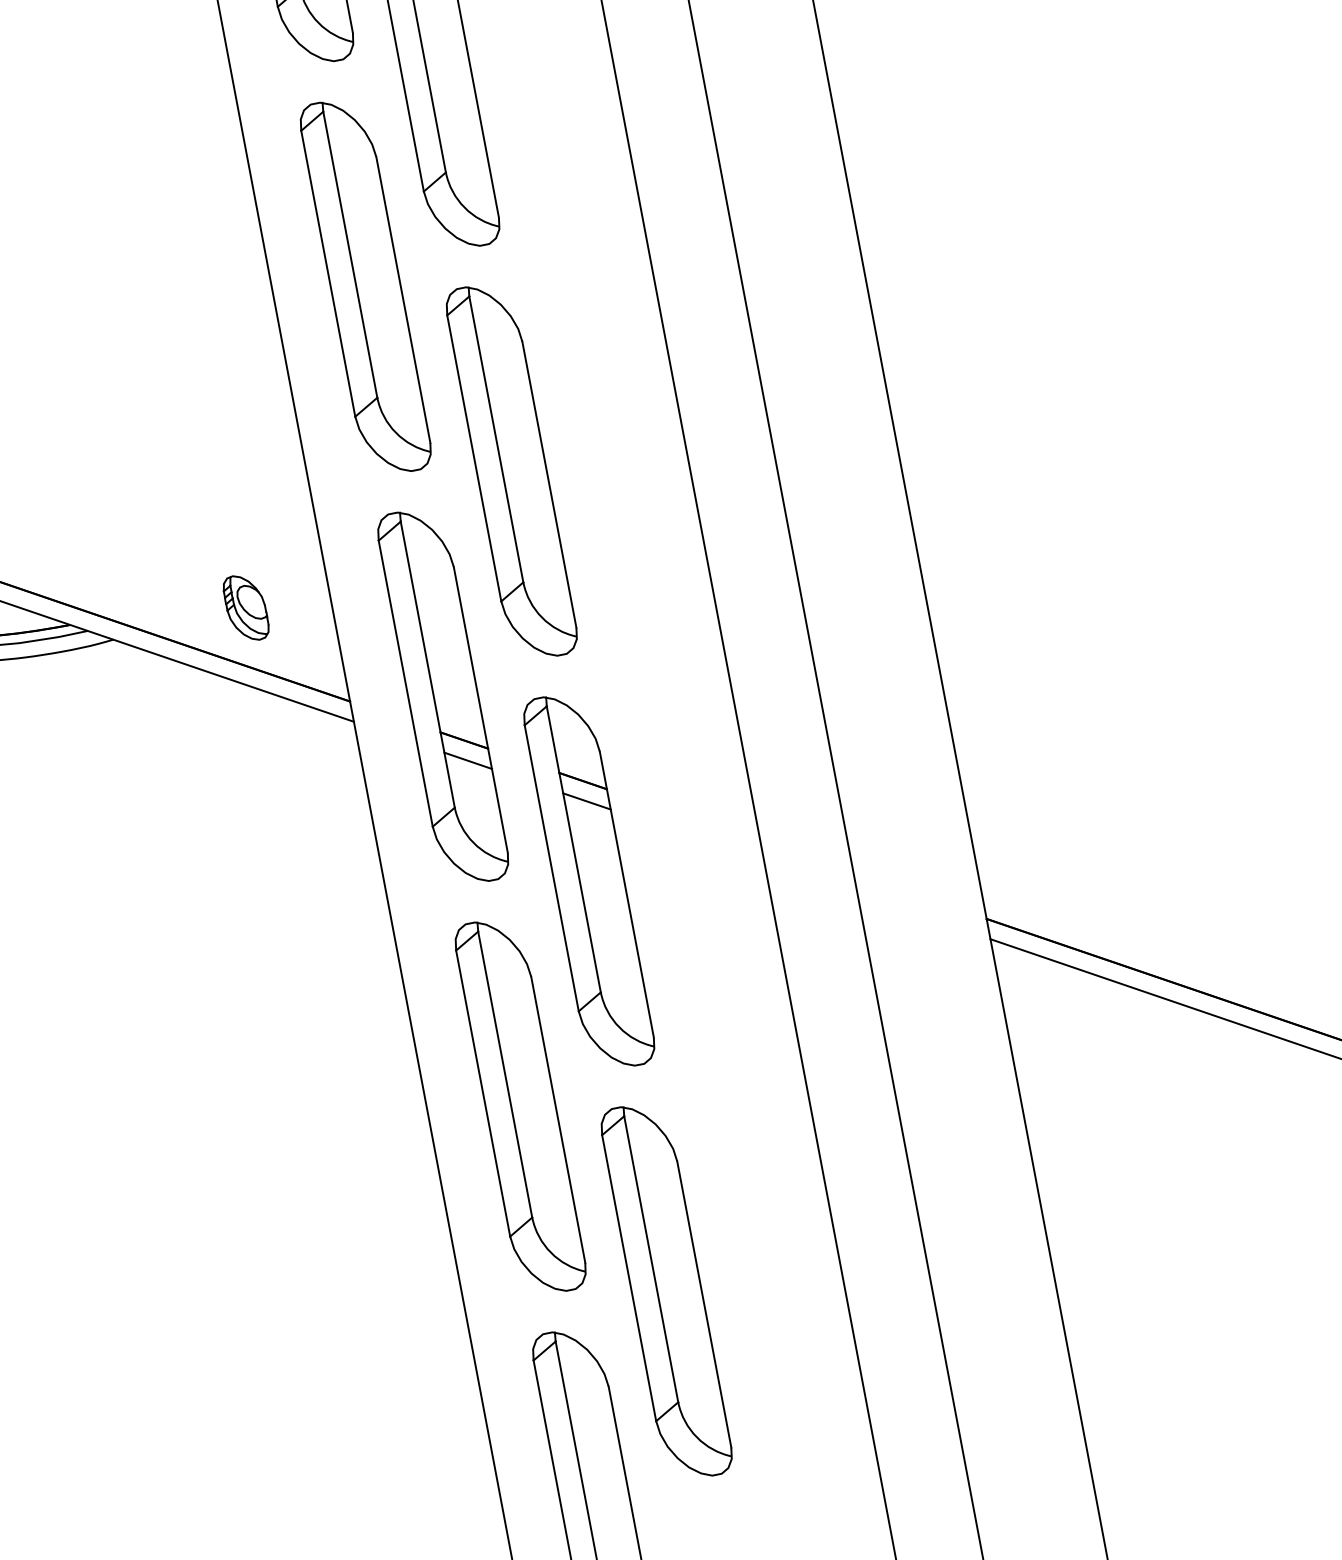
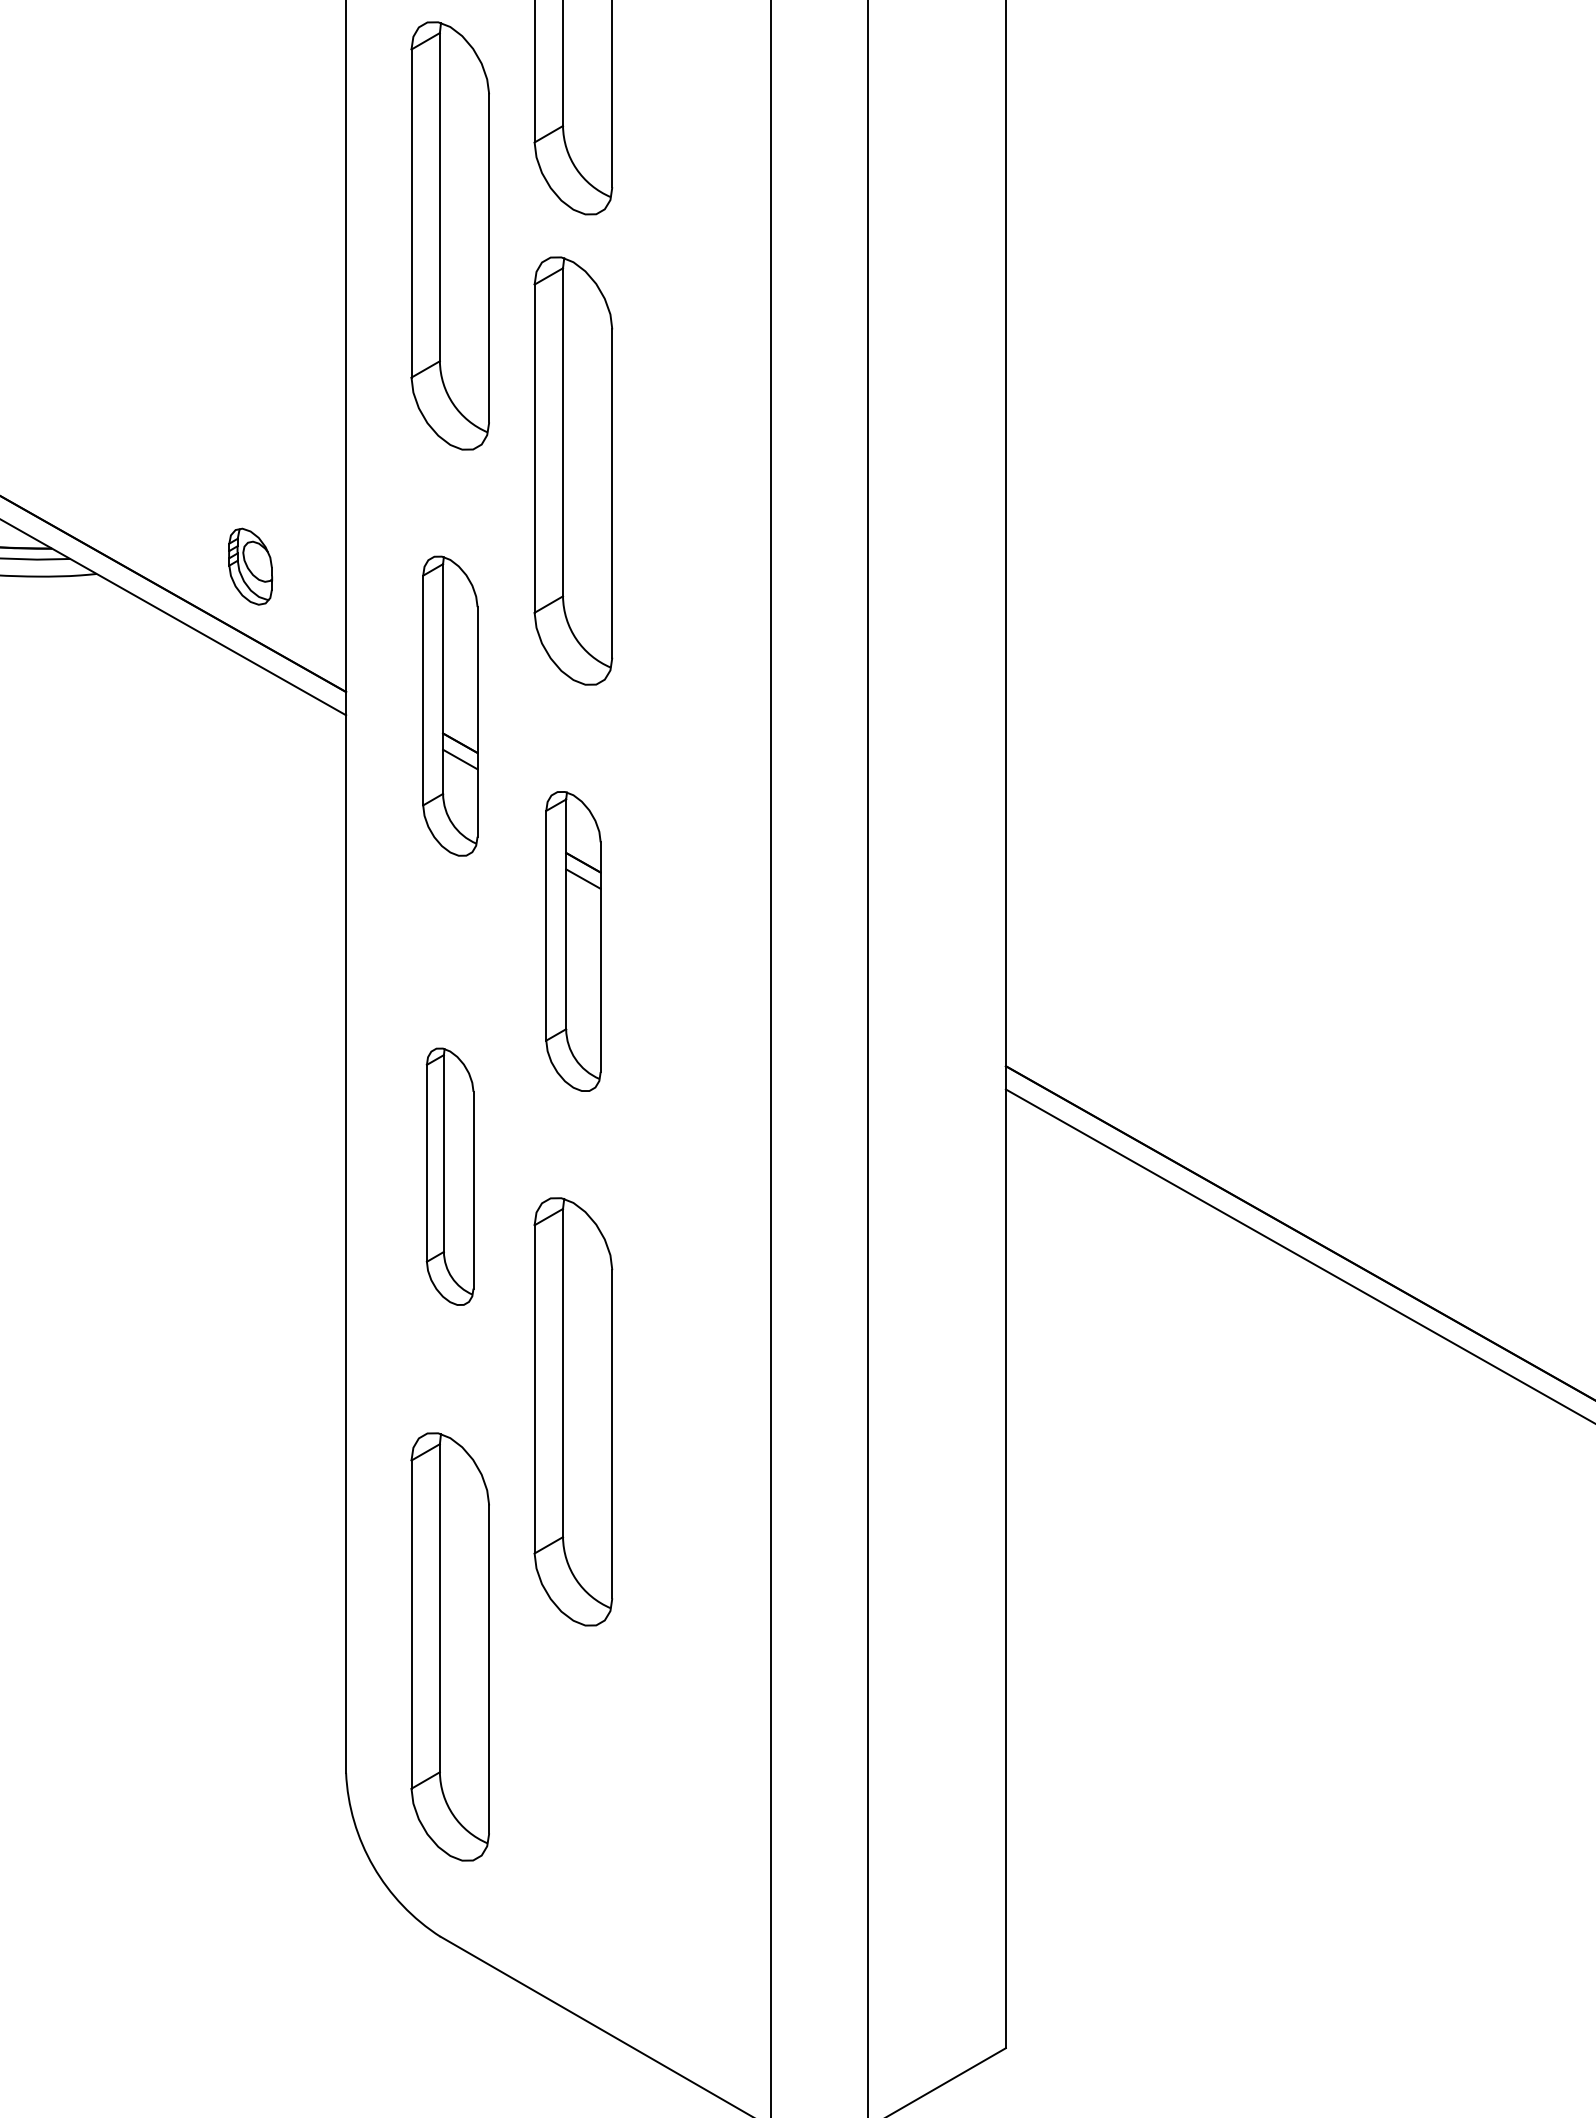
part: (443, 696) -> (450, 705), size x0.7
part: (589, 881) -> (573, 941), size x0.7
part: (519, 1106) -> (449, 1176), size x0.6

